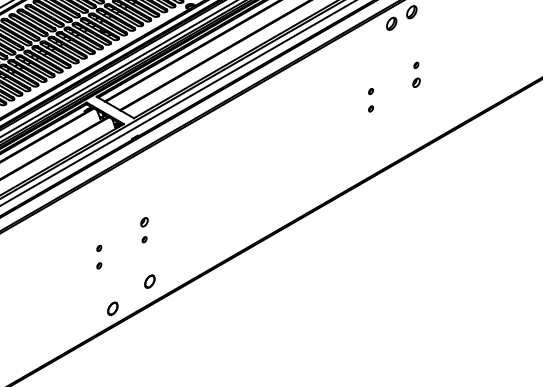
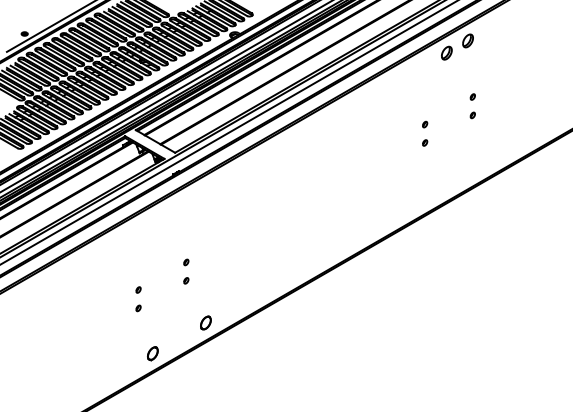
part: (416, 82) -> (472, 115), size x0.62
part: (144, 222) -> (186, 262), size x0.62
part: (149, 281) -> (205, 322), moved

